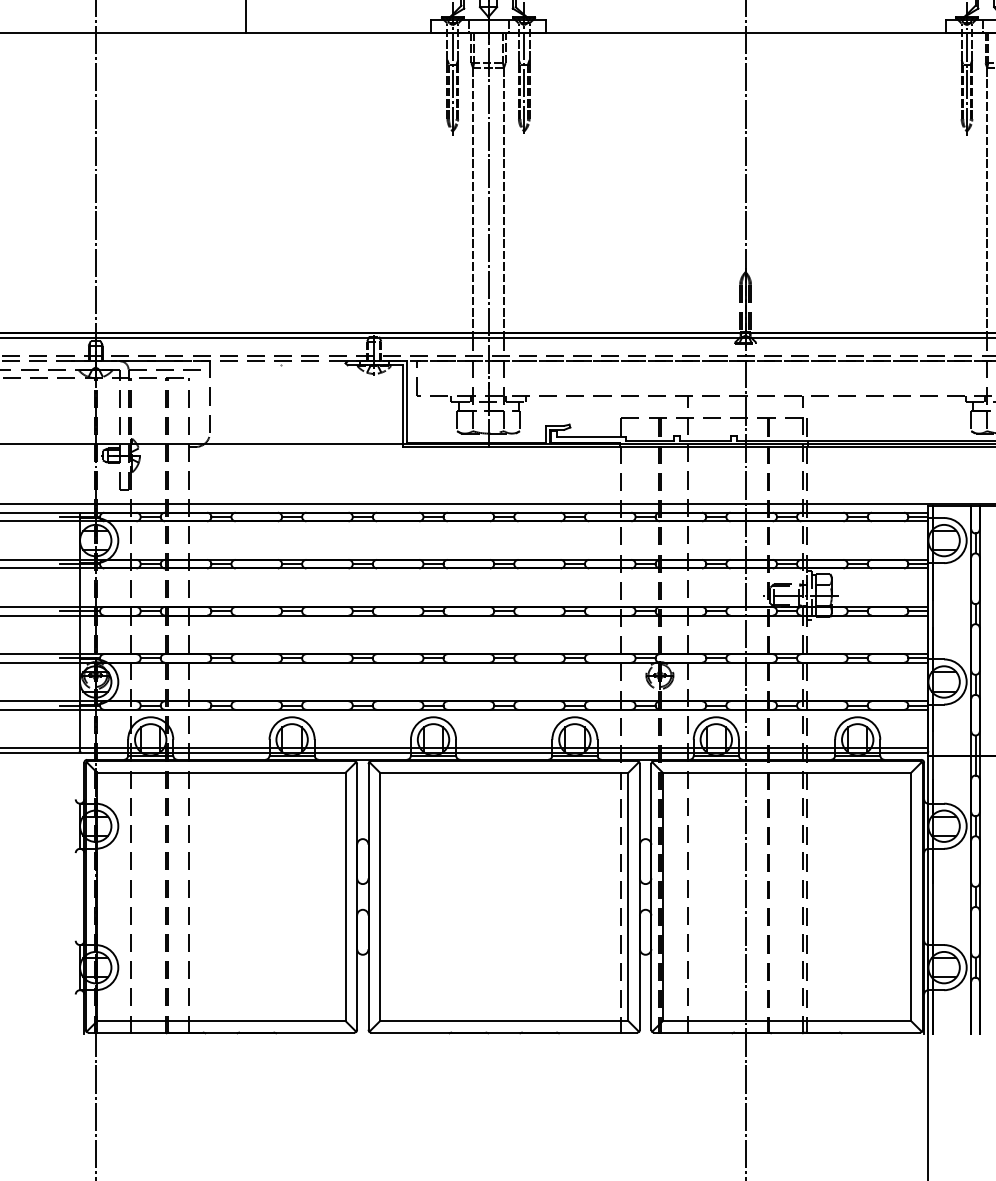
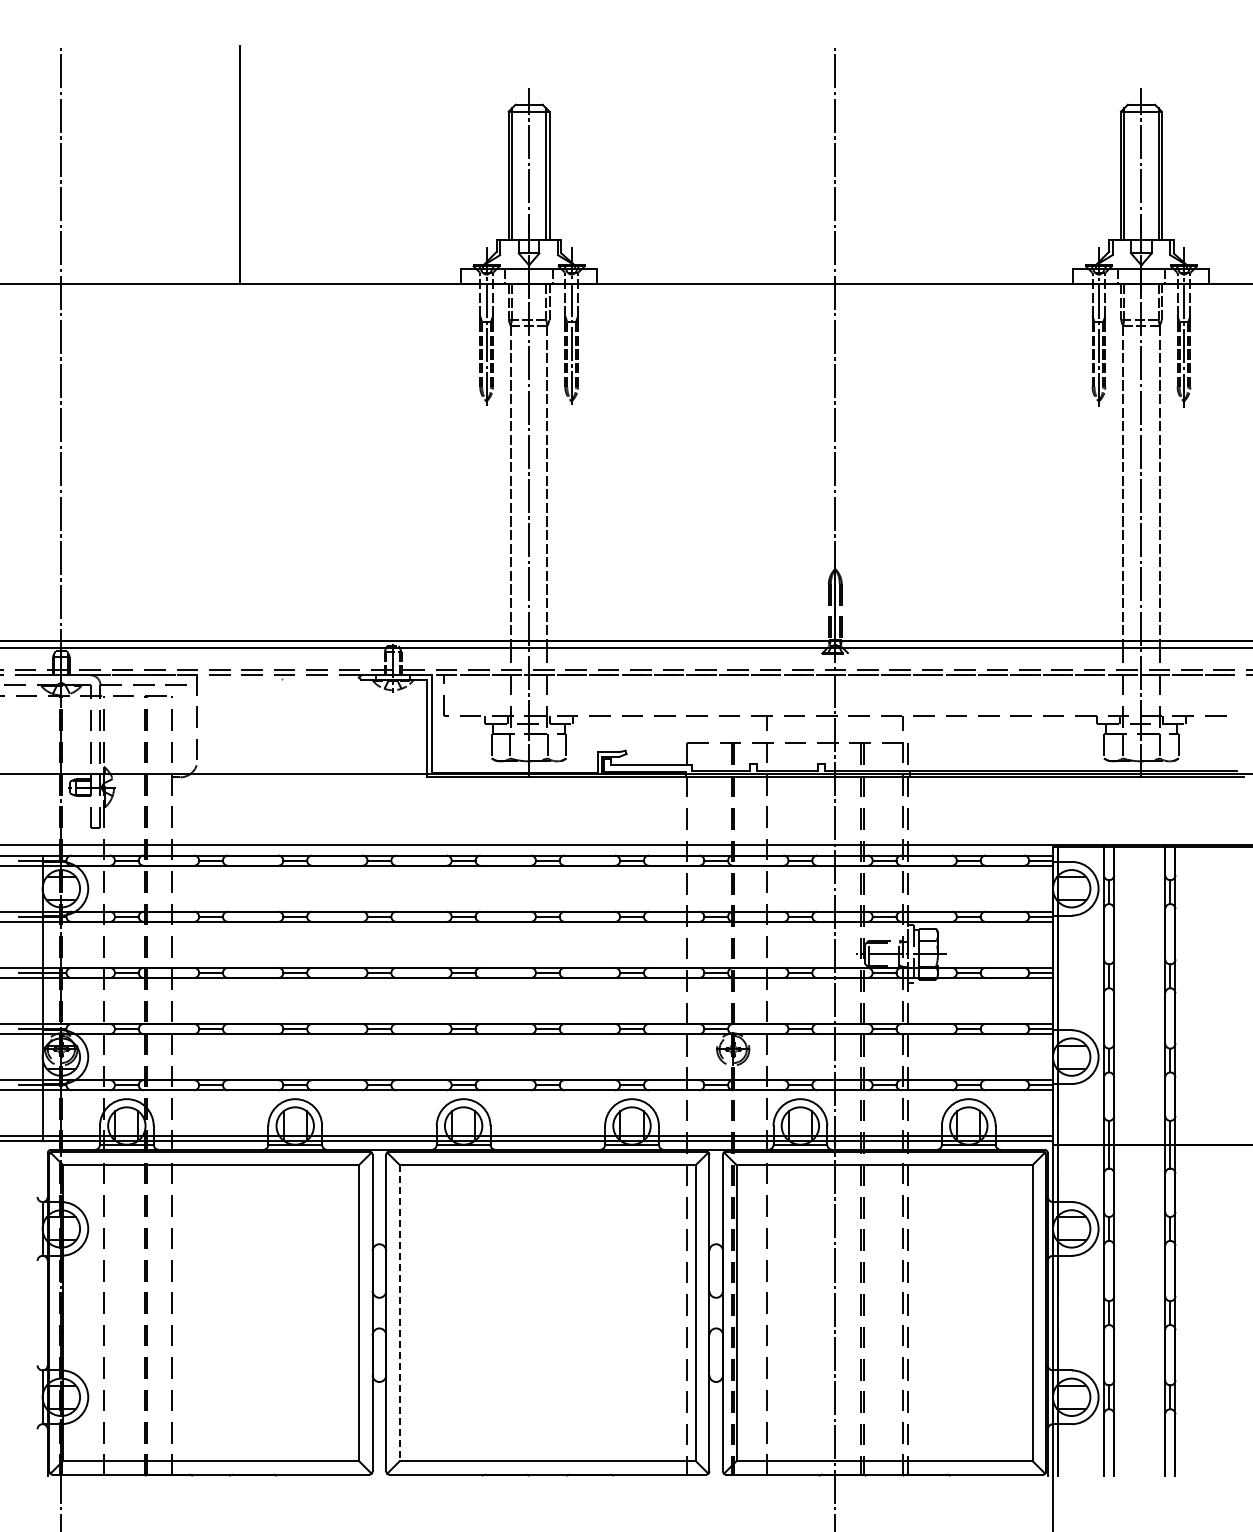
line: (379, 897) -> (399, 1313), solid -> dashed

